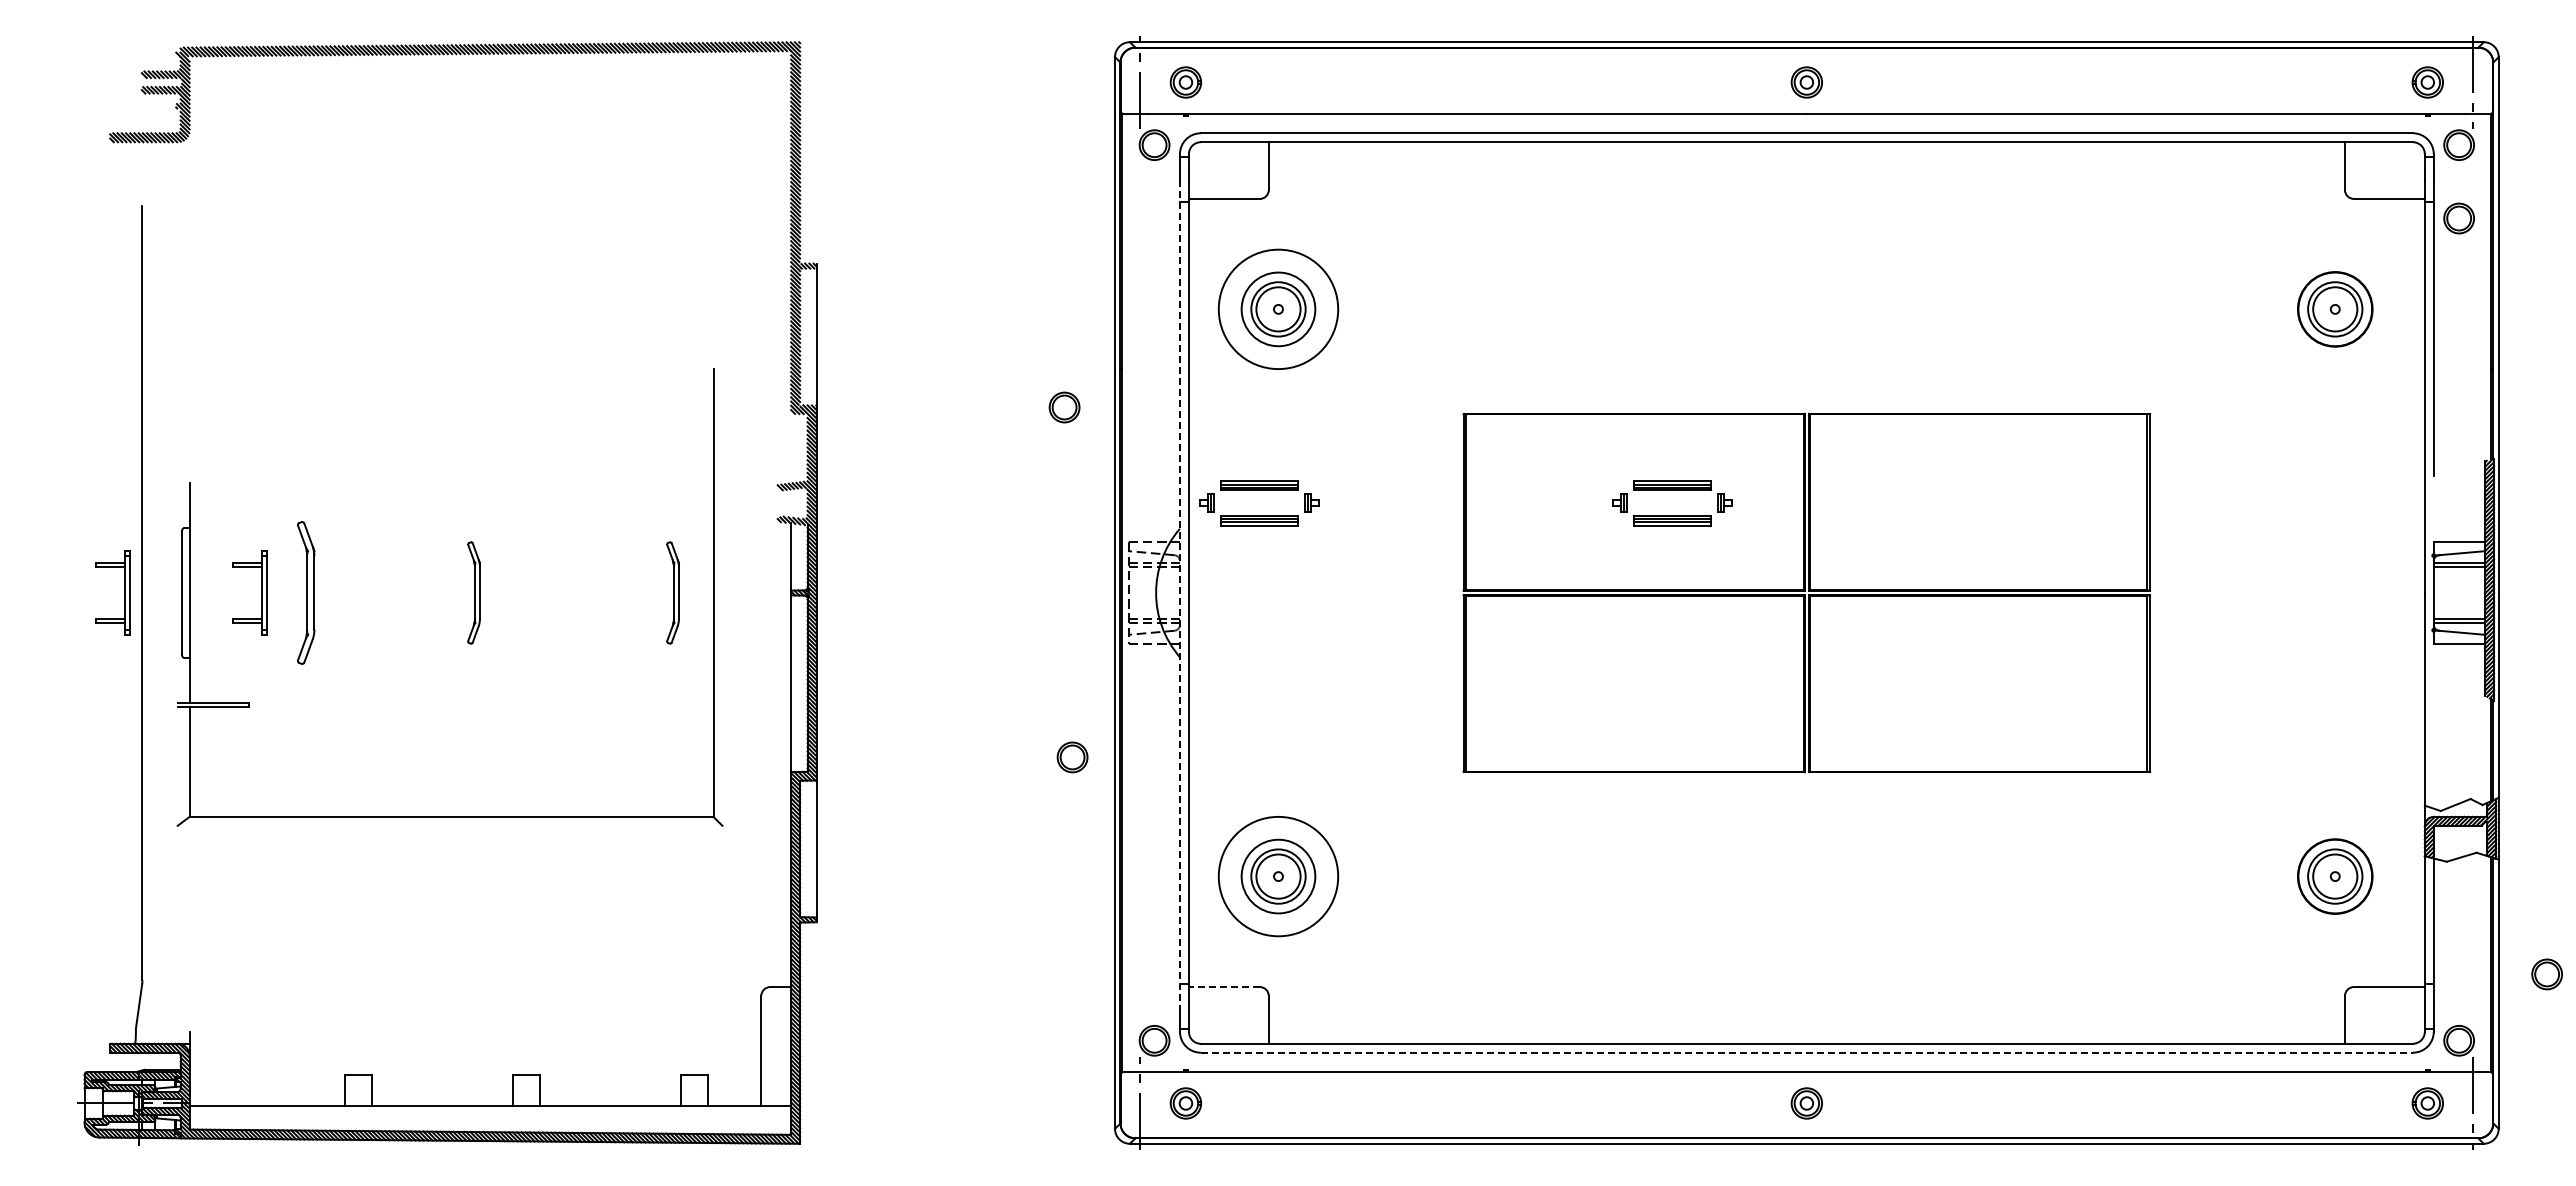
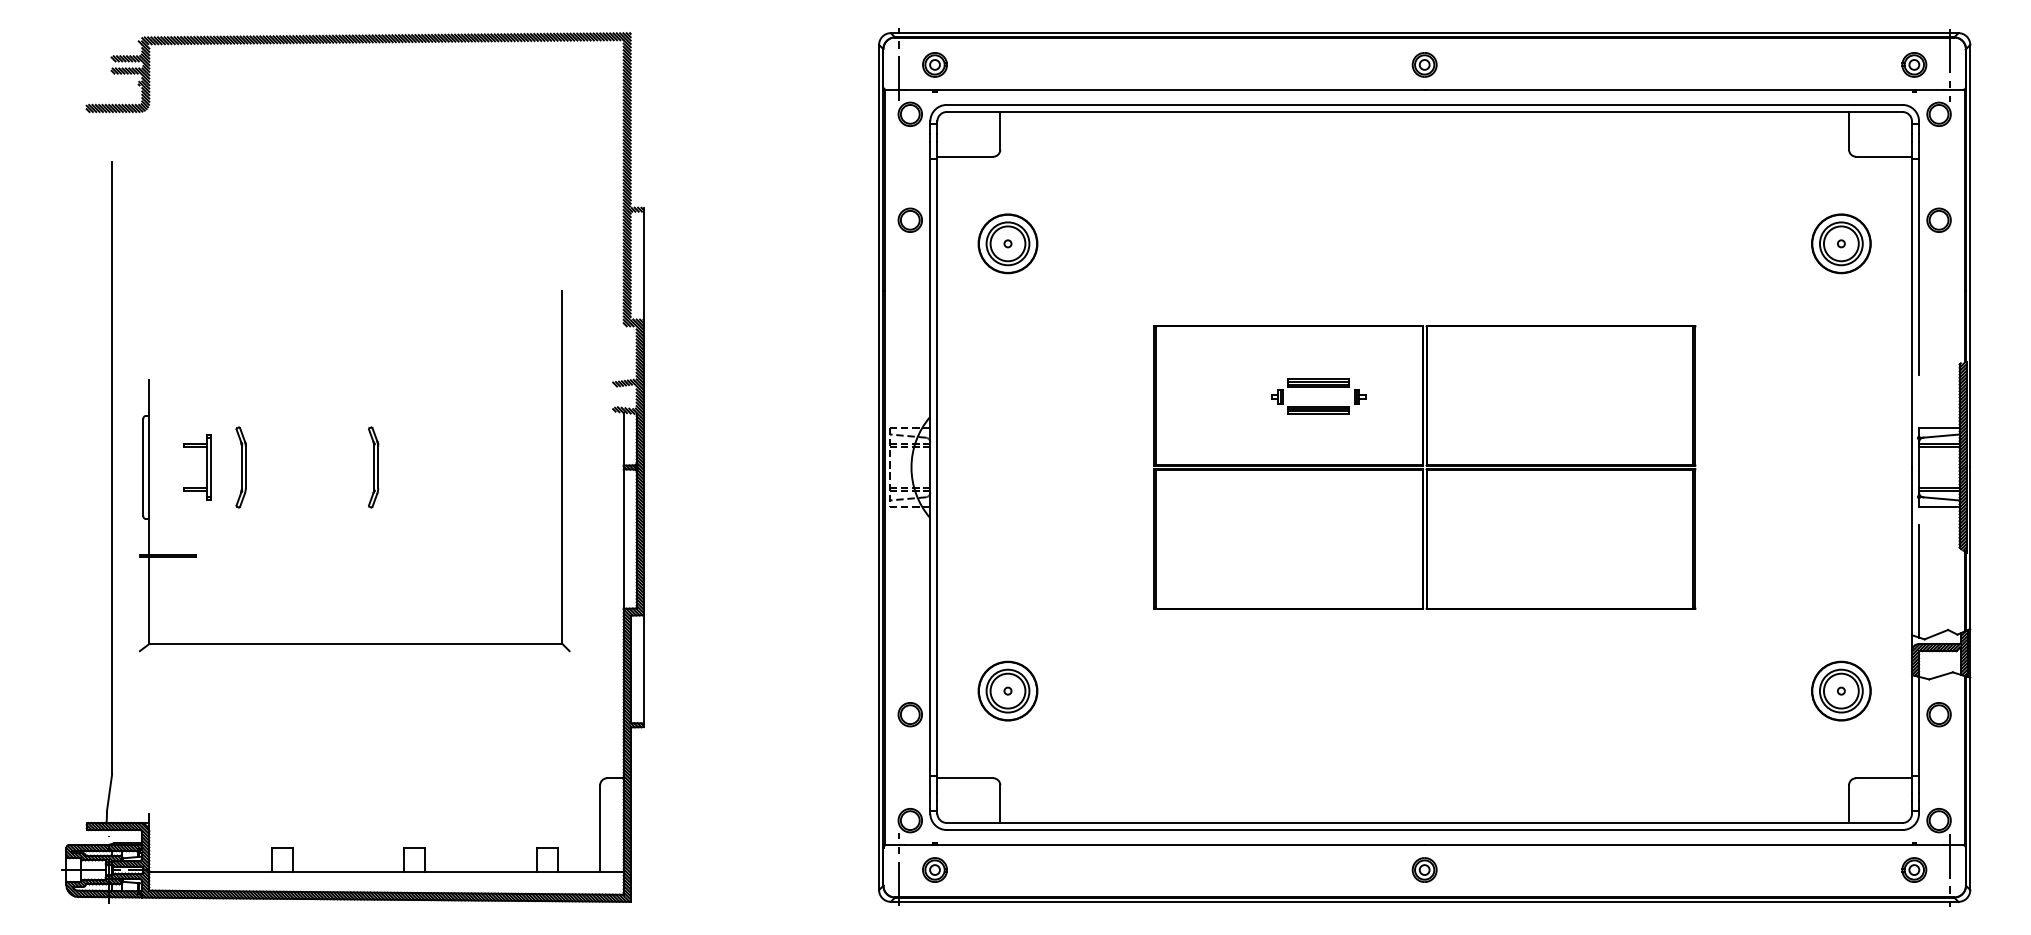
part: (2458, 218) -> (1938, 220), moved
circle: (1278, 309) -> (1008, 243), size x0.62
part: (1064, 407) -> (910, 220), moved
part: (1259, 515) -> (993, 406), removed
part: (124, 592) -> (97, 467), removed
part: (305, 592) -> (240, 467), size x0.71
part: (672, 592) -> (530, 467), removed
line: (1179, 593) -> (929, 467), dashed -> solid
line: (2433, 736) -> (1918, 580), added
part: (1072, 757) -> (910, 714), moved
circle: (1278, 876) -> (1008, 691), size x0.62
part: (2546, 974) -> (1938, 714), moved
line: (1223, 987) -> (964, 778), dashed -> solid
line: (1807, 1052) -> (1425, 829), dashed -> solid

